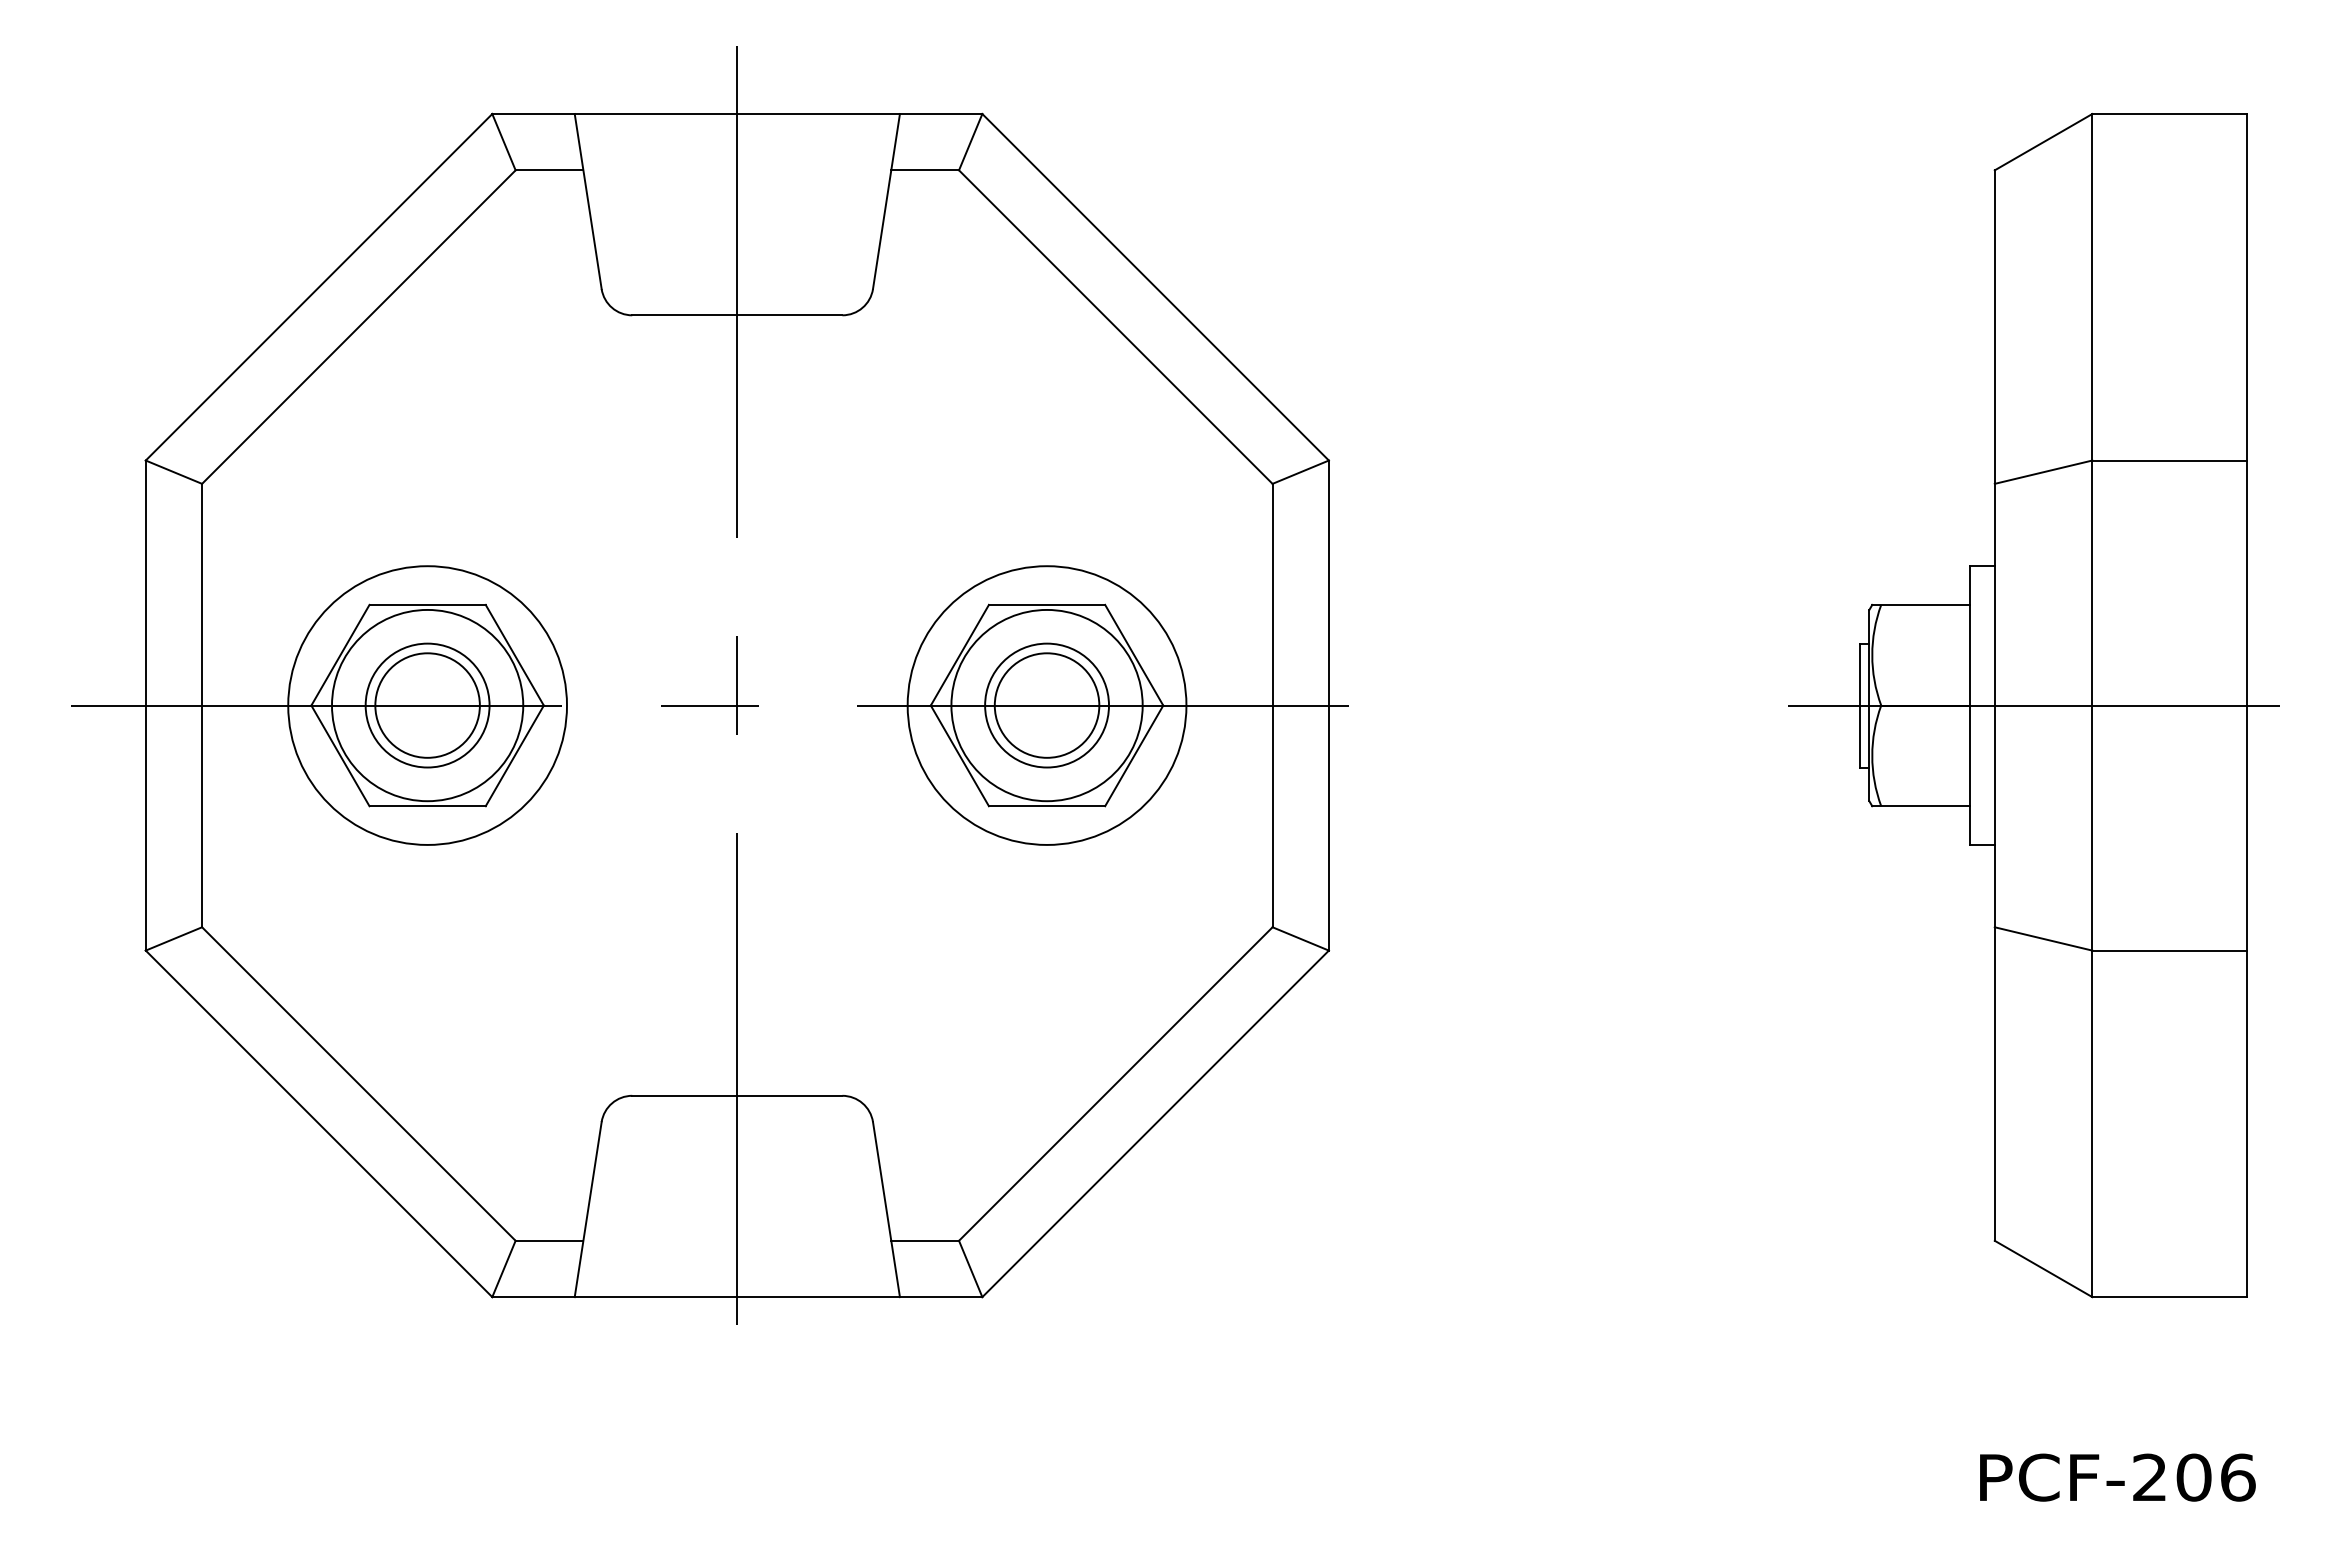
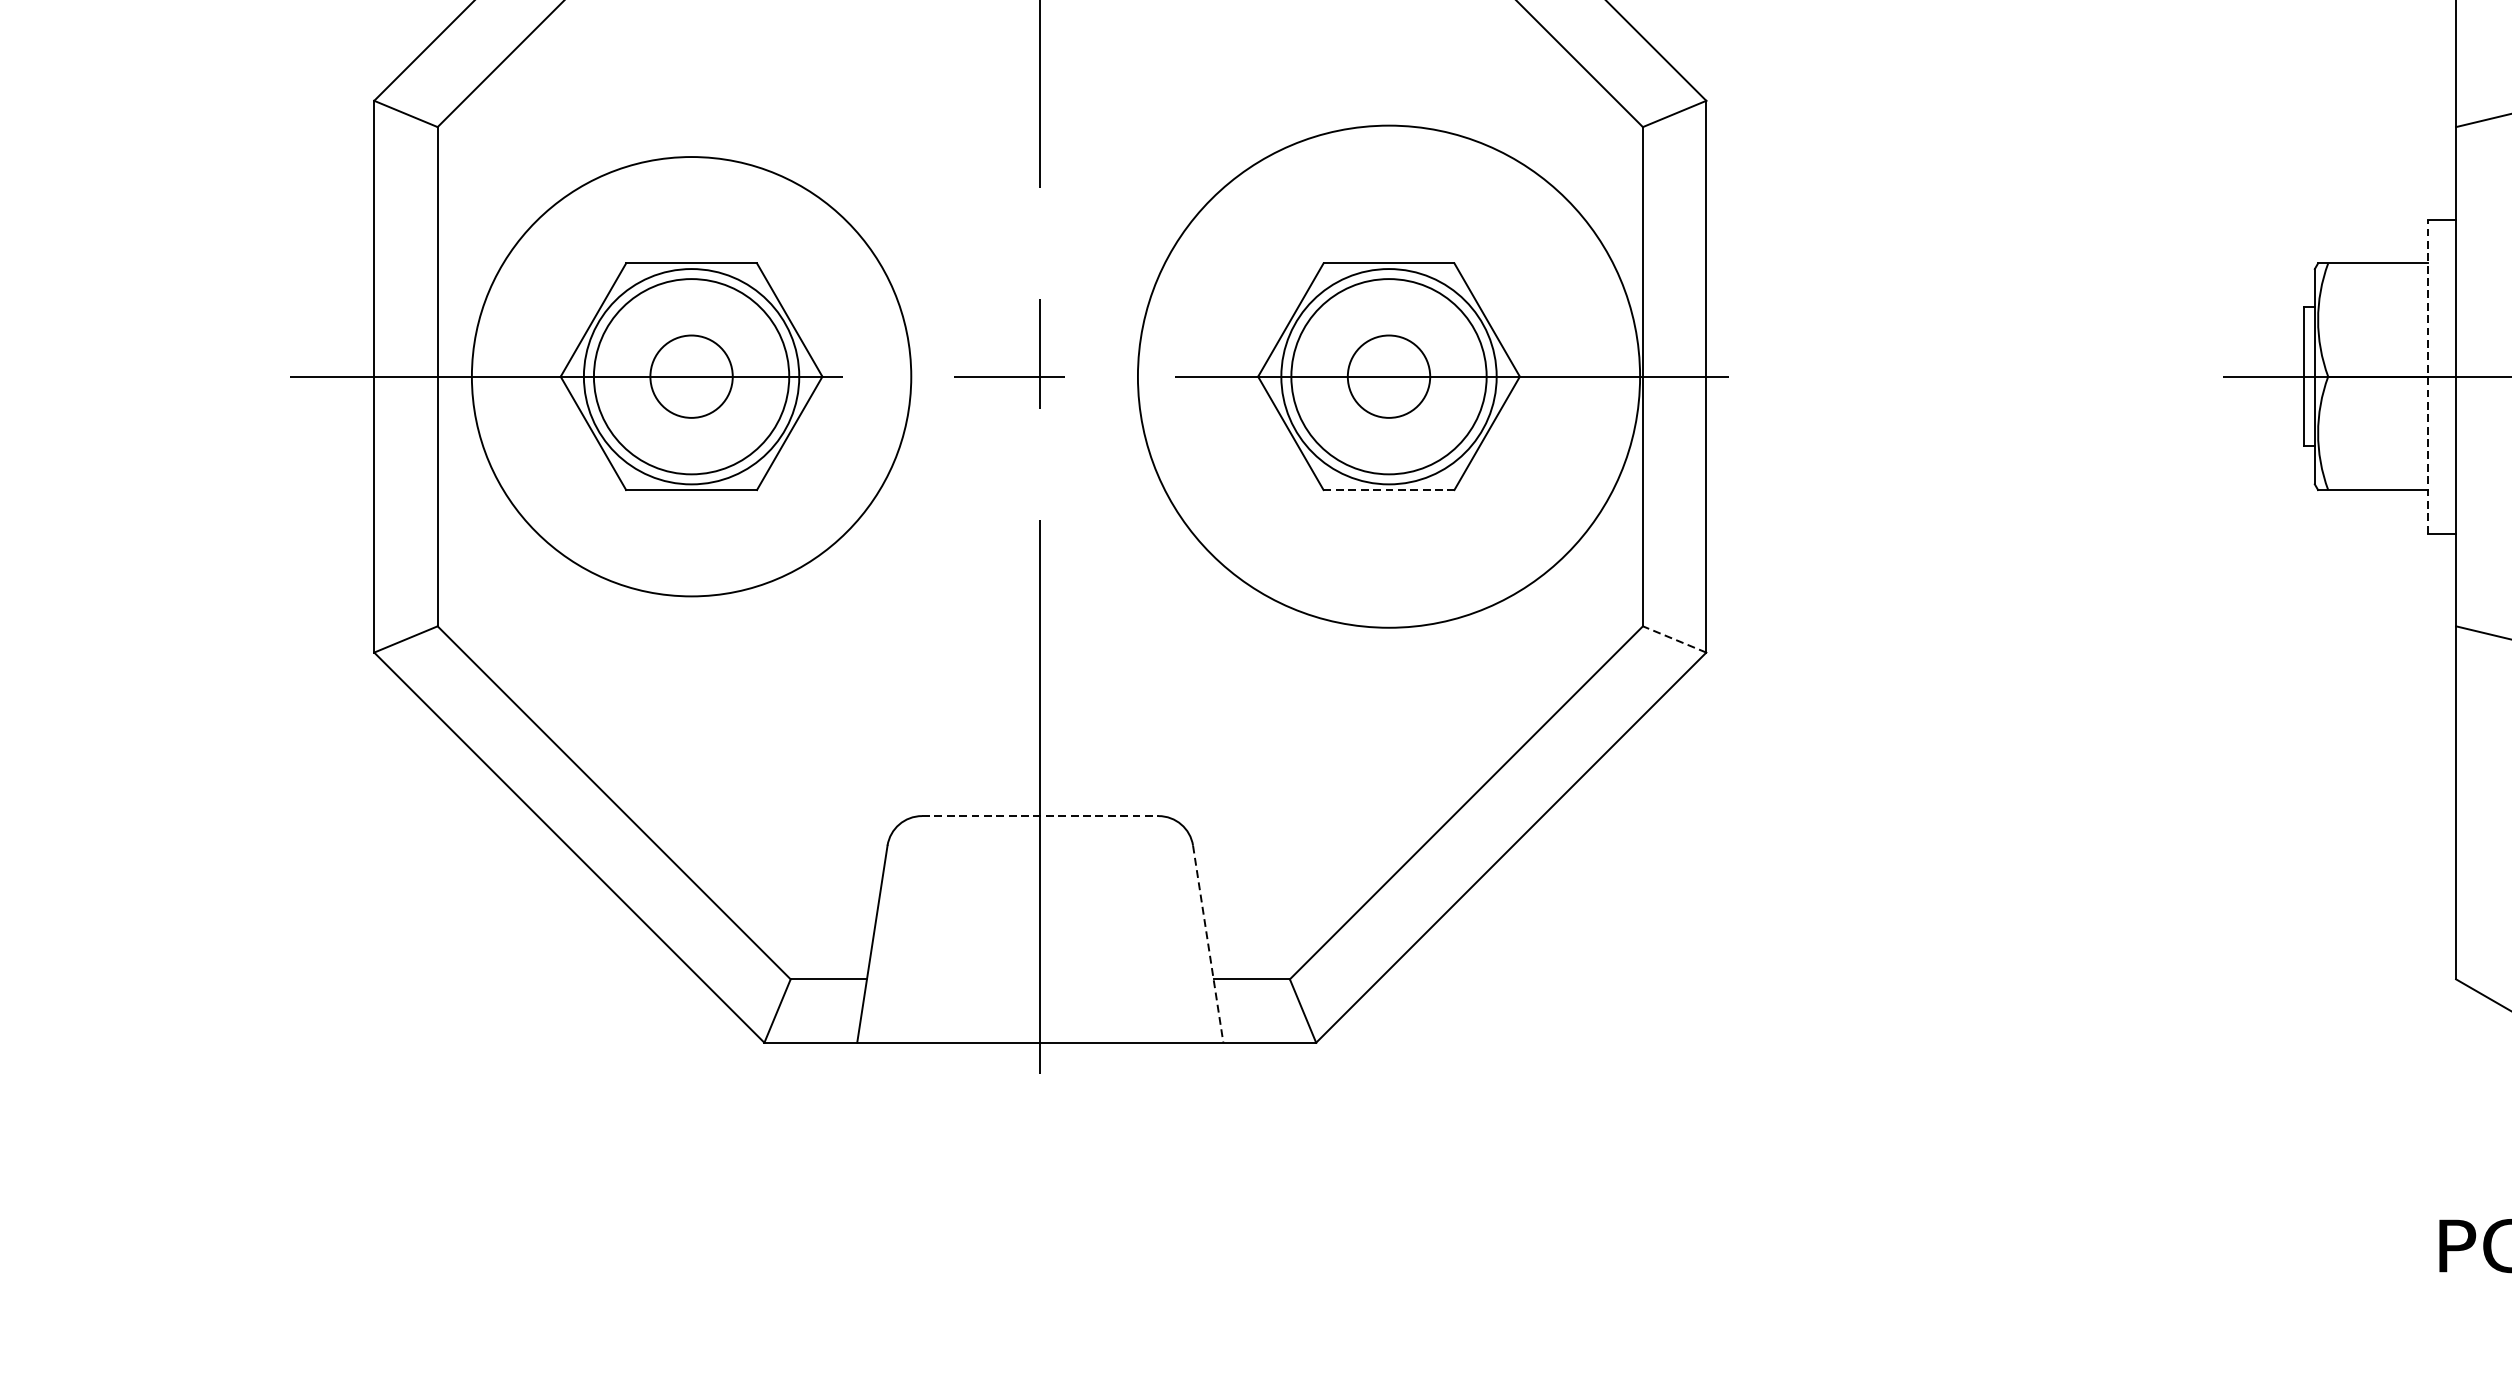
circle: (427, 705) -> (691, 376), size x0.7
circle: (427, 705) -> (691, 376), size x1.4
circle: (427, 705) -> (691, 376), size x1.4
circle: (1046, 705) -> (1388, 376), size x0.7
circle: (1046, 705) -> (1388, 376), size x1.6
circle: (1047, 705) -> (1389, 376), size x1.4
line: (1970, 705) -> (2428, 376), solid -> dashed
line: (1047, 806) -> (1389, 490), solid -> dashed
line: (1300, 938) -> (1674, 638), solid -> dashed
line: (737, 1095) -> (1040, 815), solid -> dashed
line: (886, 1209) -> (1208, 944), solid -> dashed

